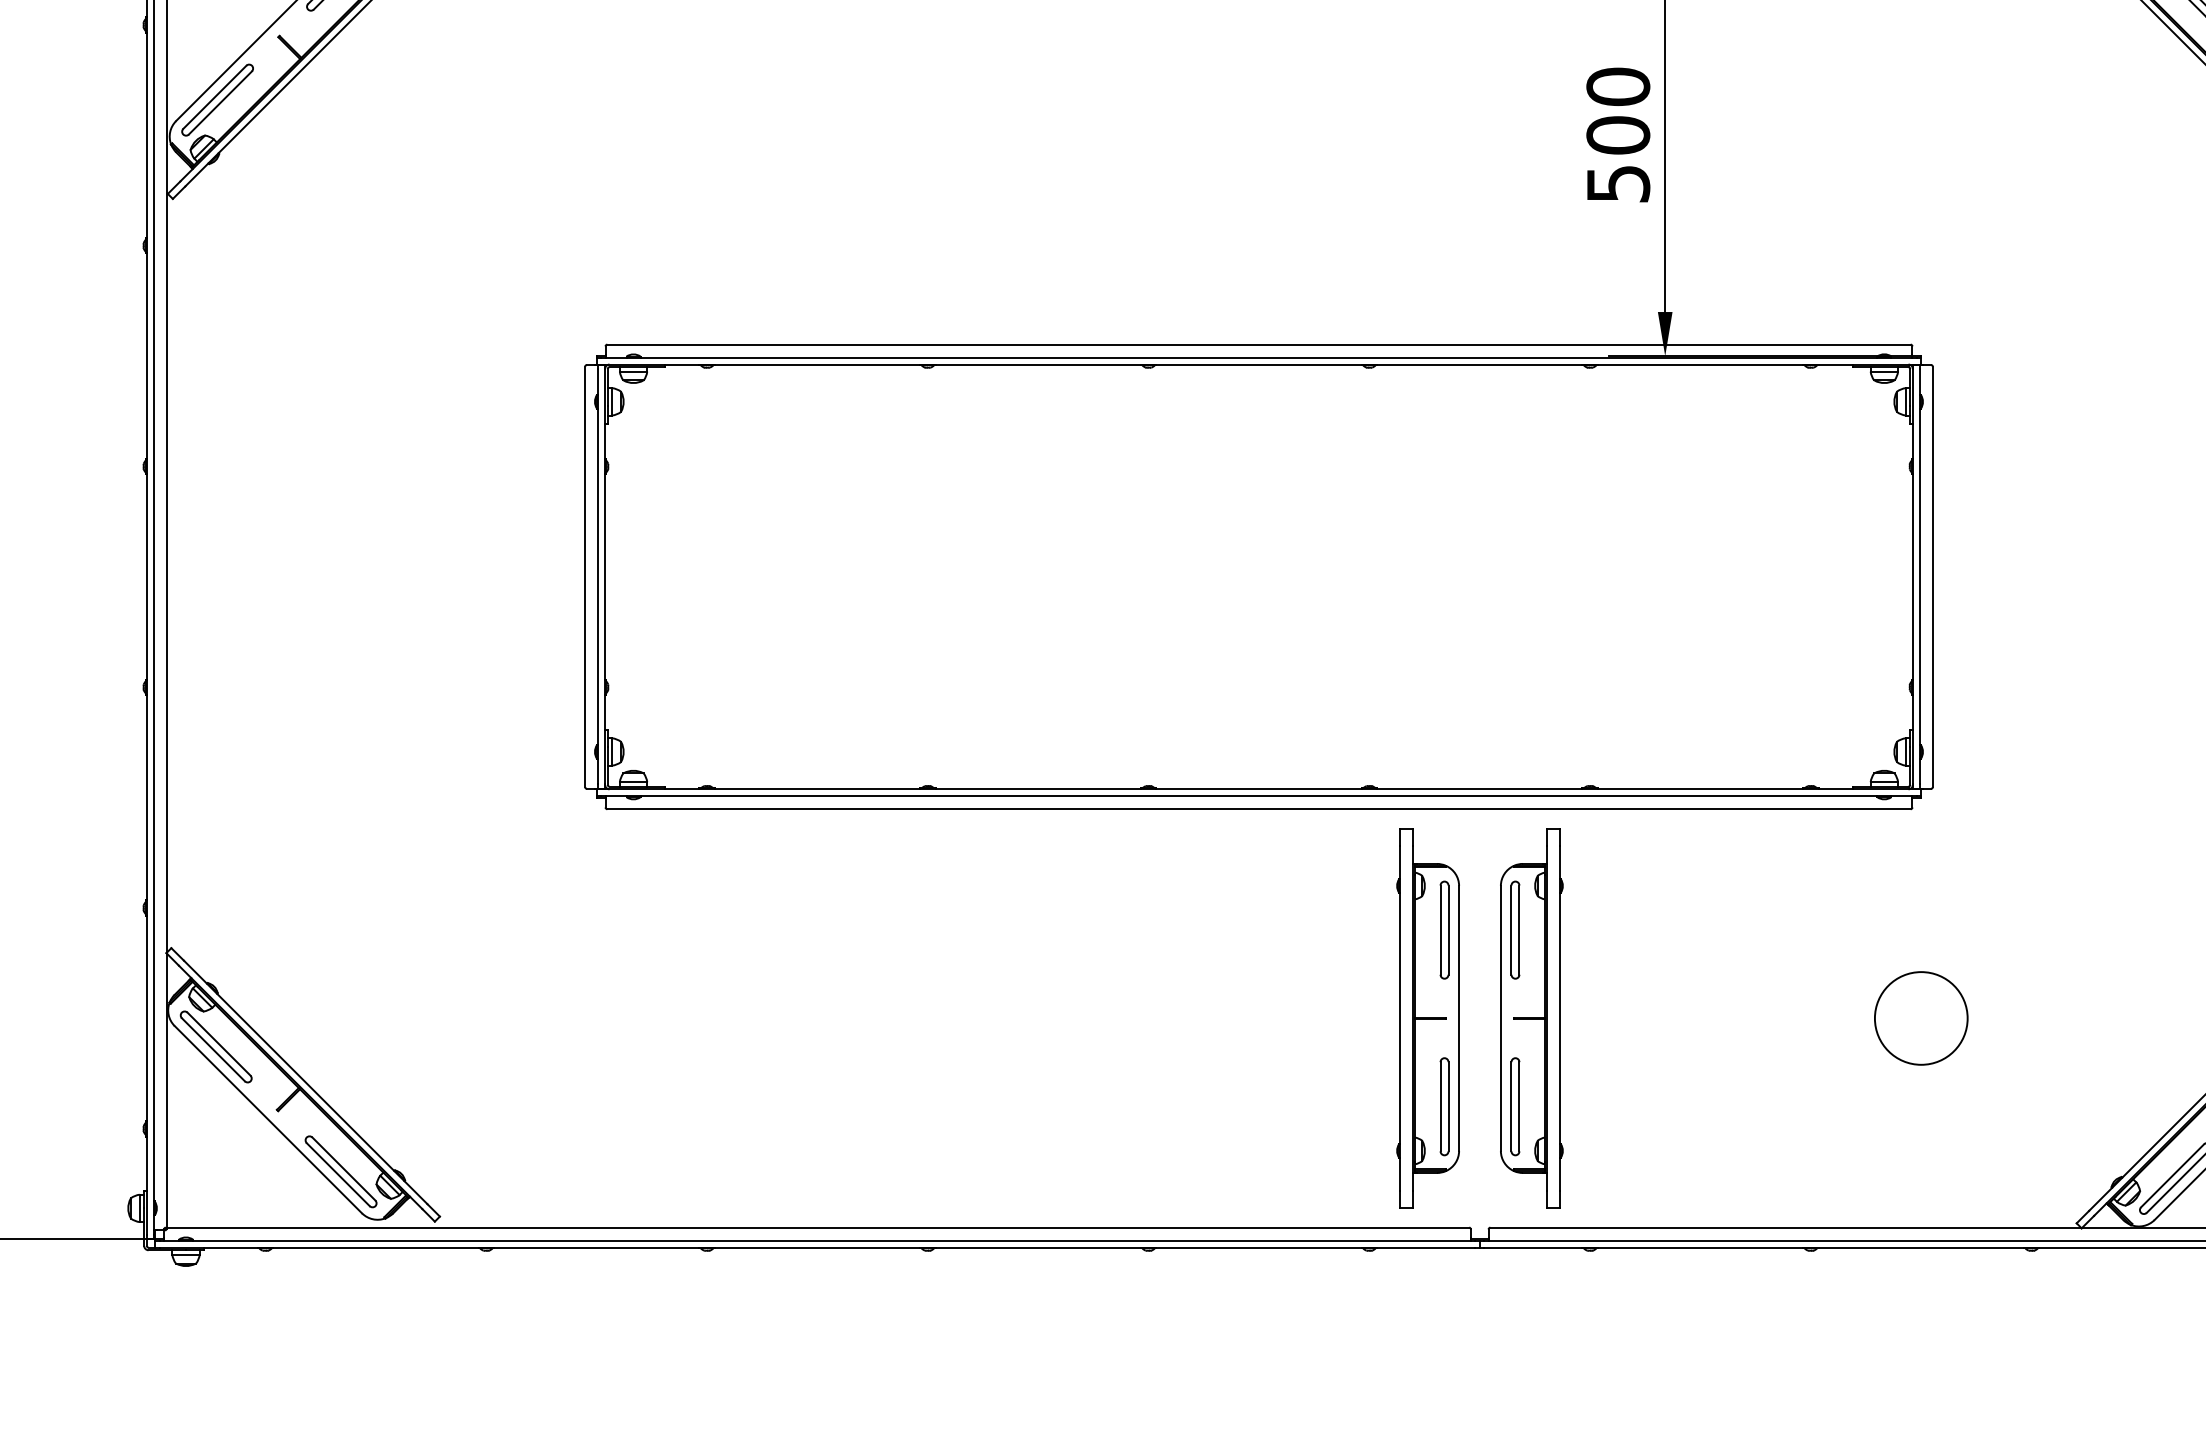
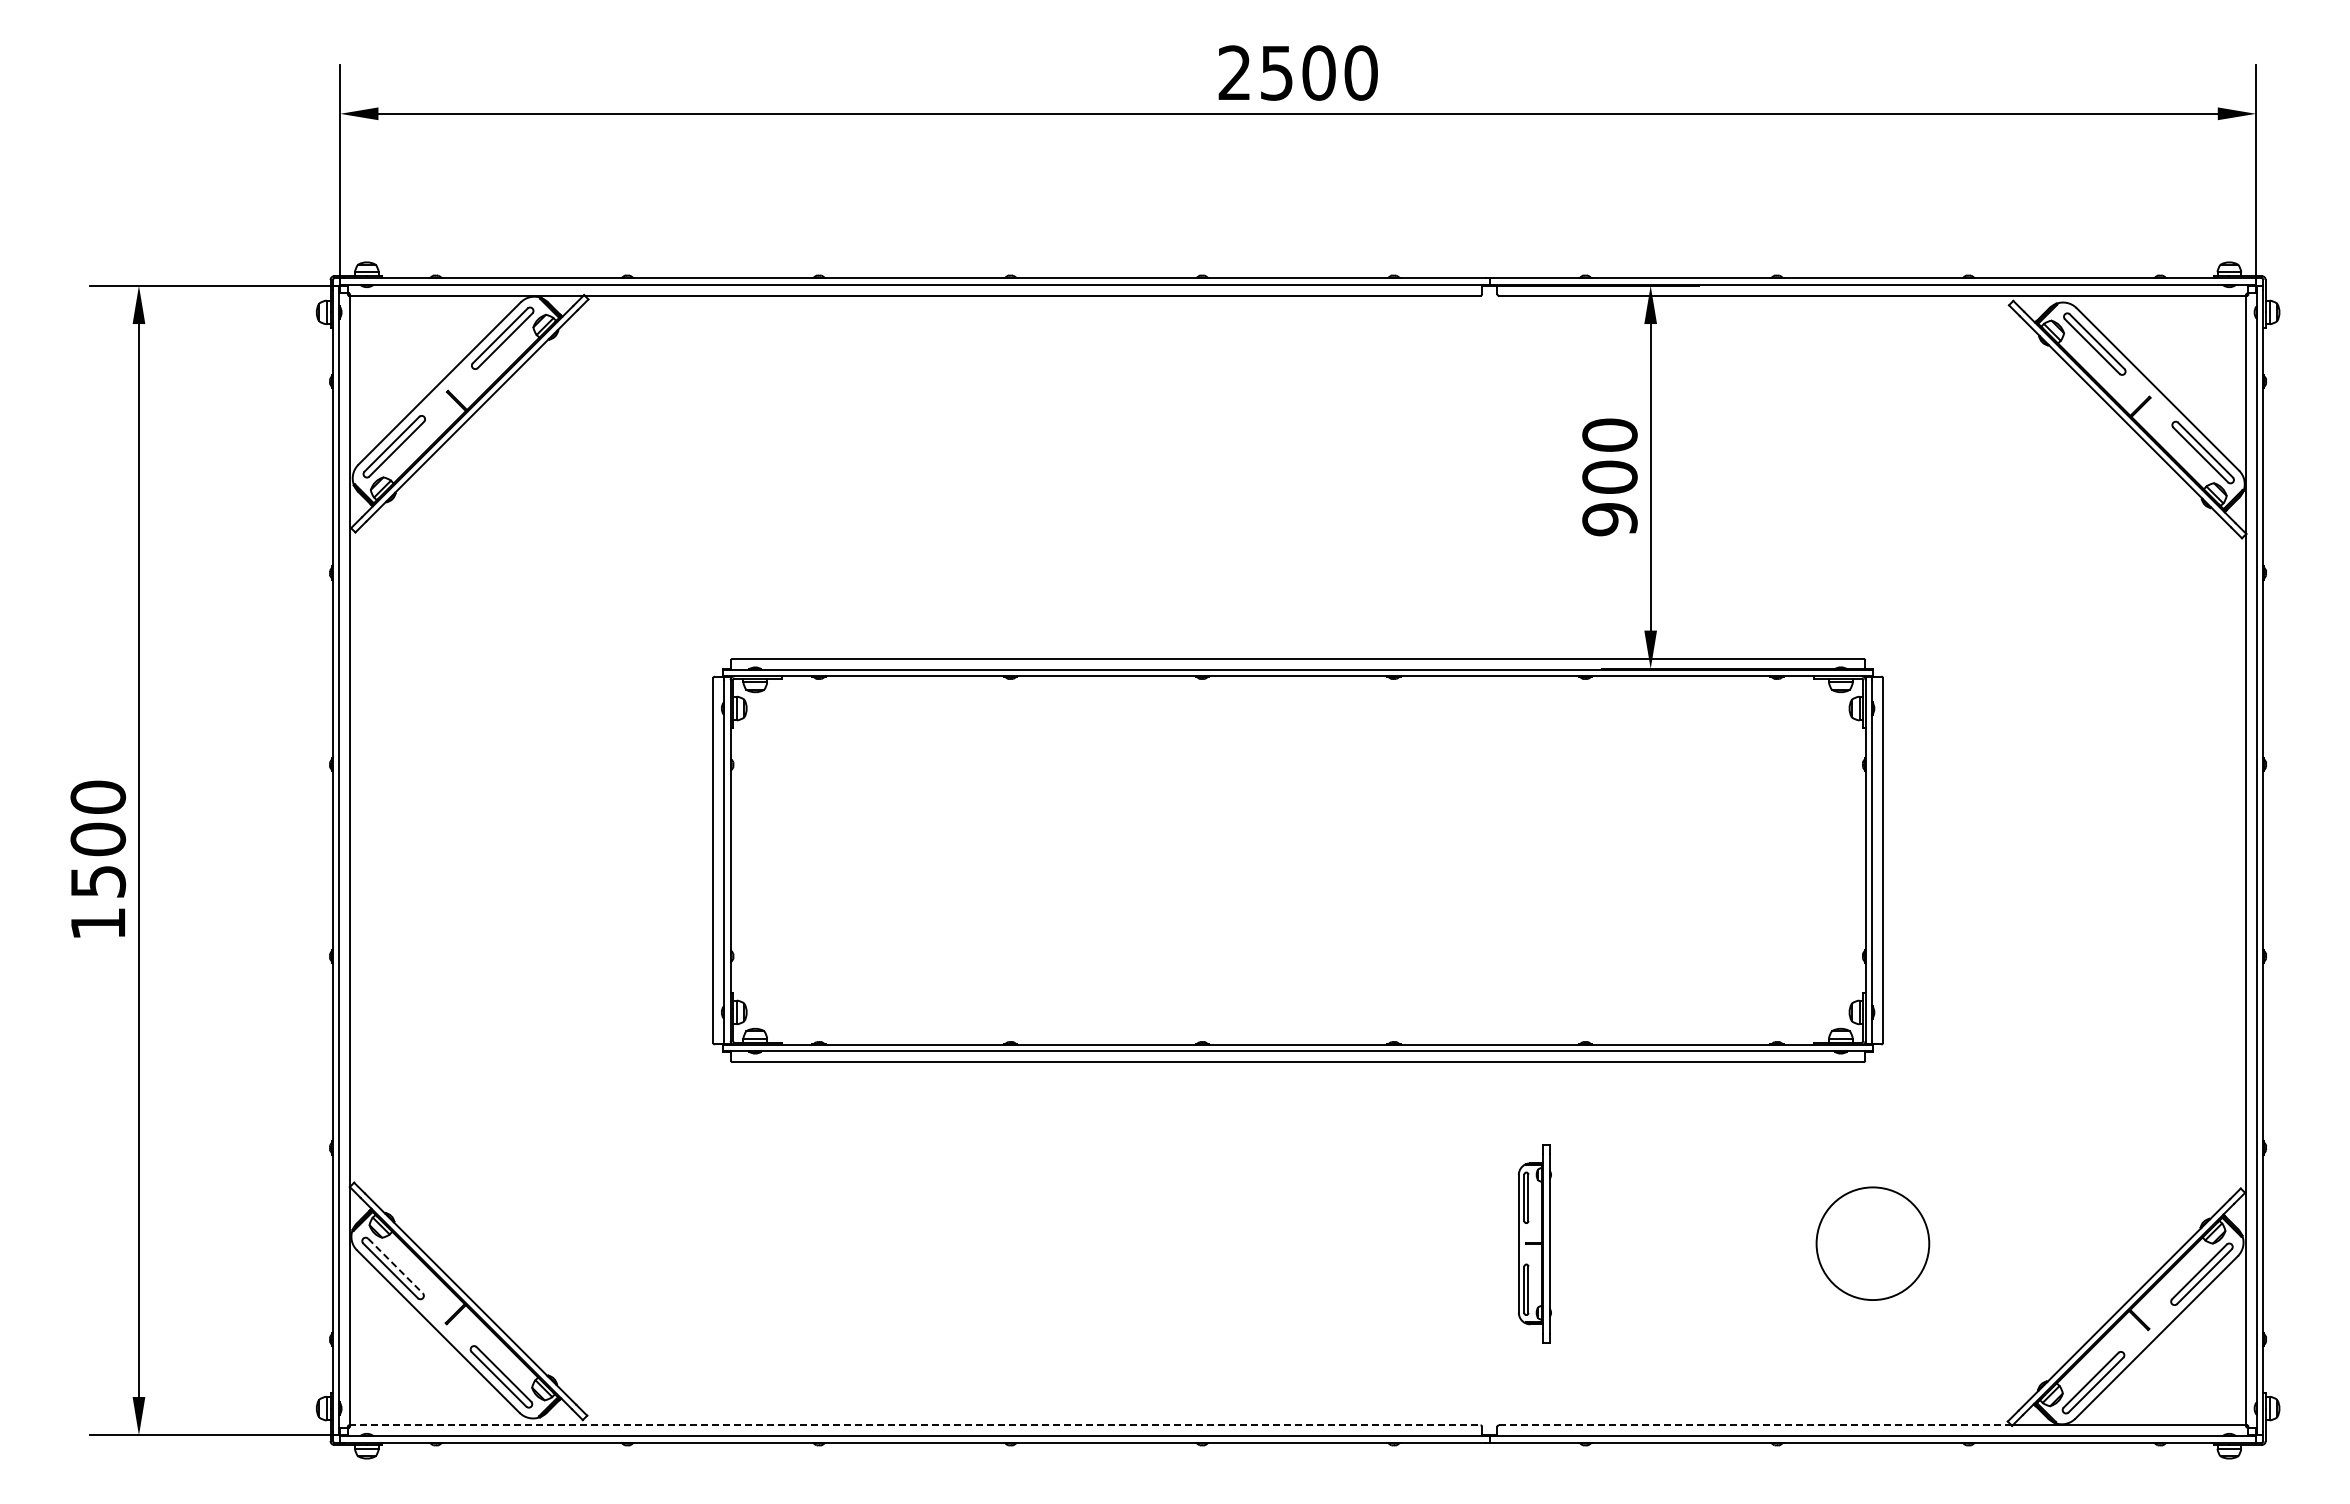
text: (1617, 183) -> (1609, 519), 500 -> 900
part: (1427, 1018) -> (1444, 1243), removed
part: (1531, 1018) -> (1534, 1243), size x0.6
circle: (1920, 1018) -> (1872, 1243), size x1.4
line: (218, 1044) -> (395, 1266), solid -> dashed
line: (816, 1227) -> (914, 1425), solid -> dashed
line: (1785, 1227) -> (1755, 1425), solid -> dashed

